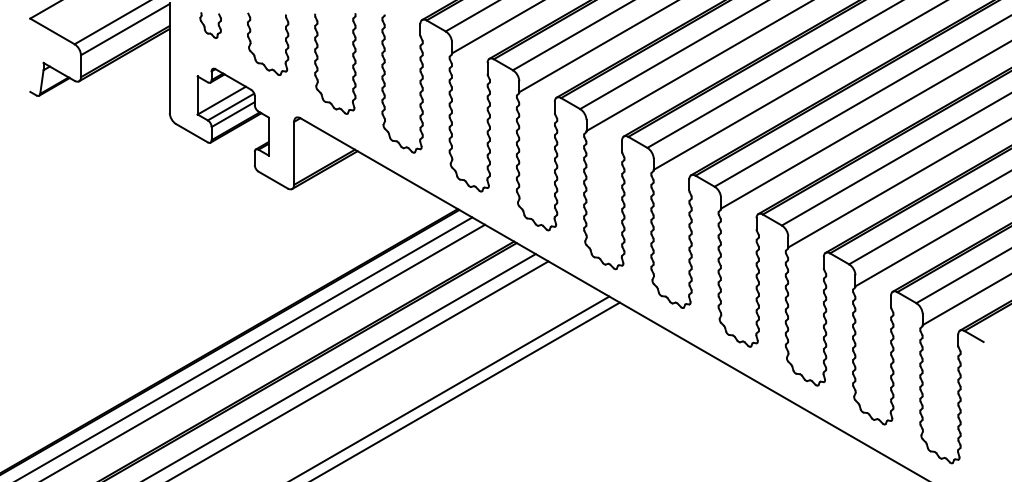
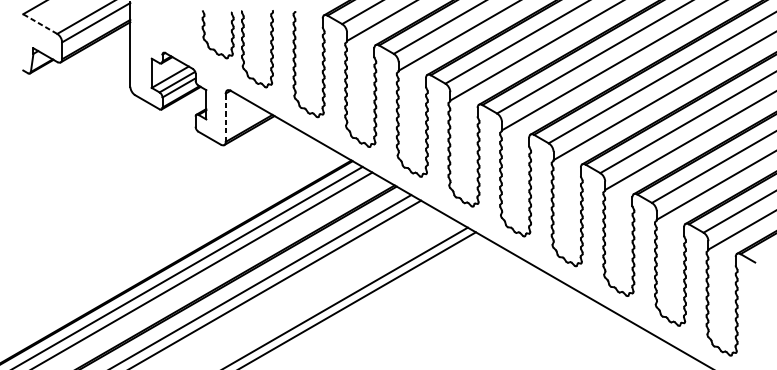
part: (210, 25) -> (161, 19), removed
line: (52, 31) -> (40, 24), solid -> dashed
part: (251, 43) -> (205, 34), moved
line: (294, 152) -> (226, 117), solid -> dashed

